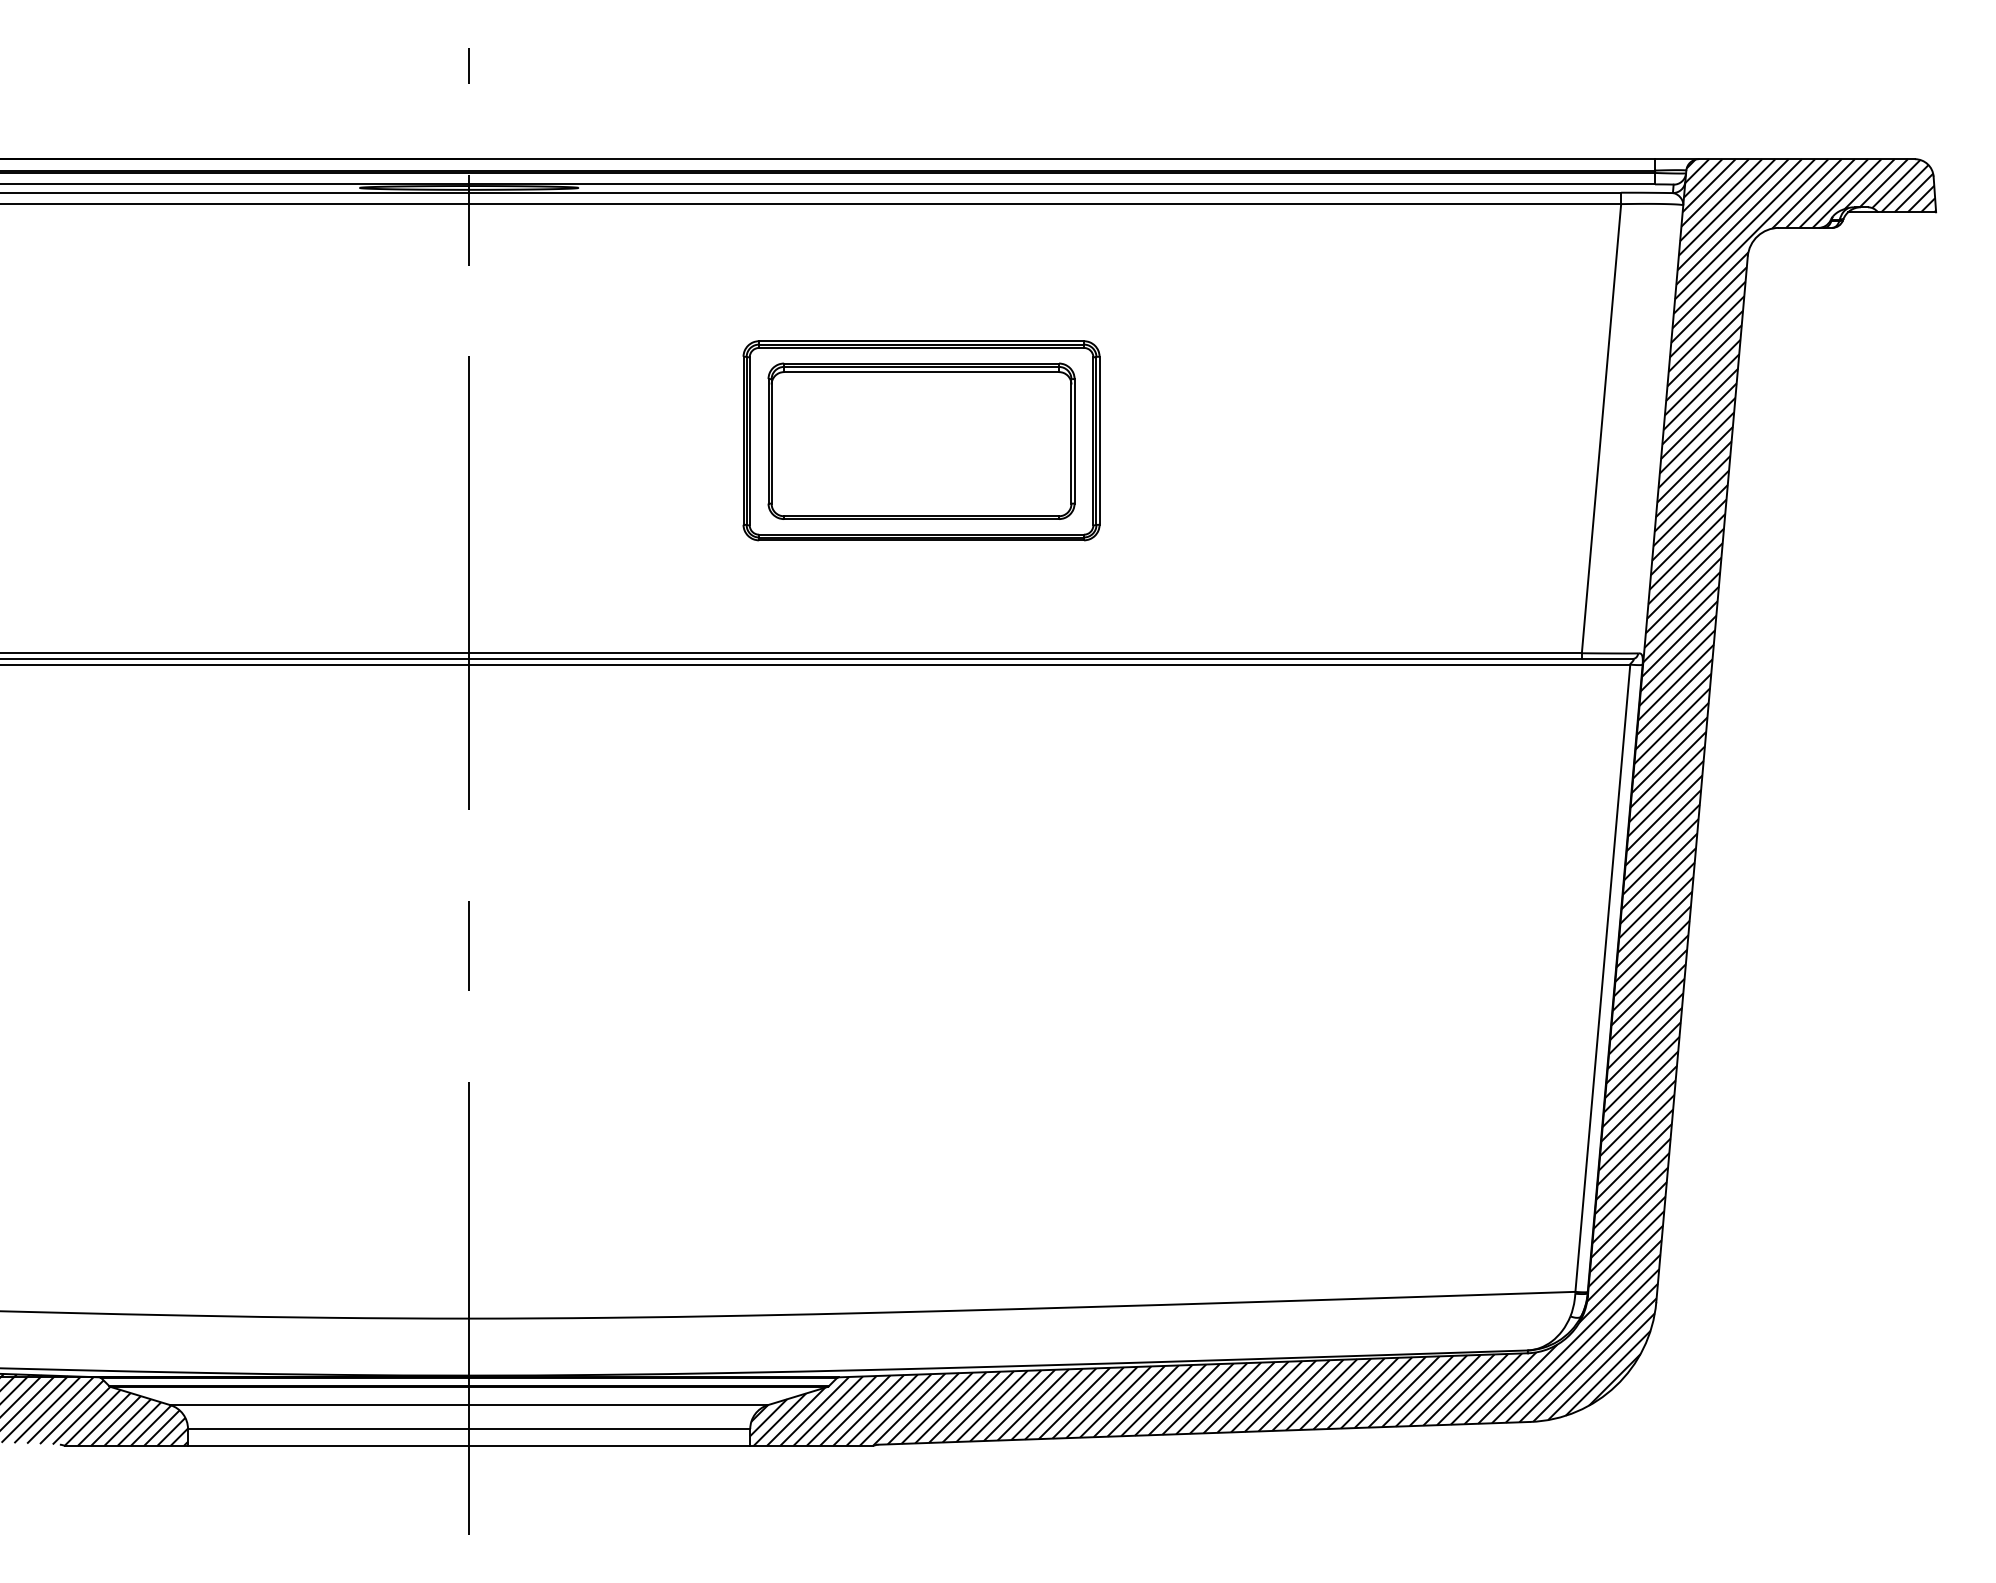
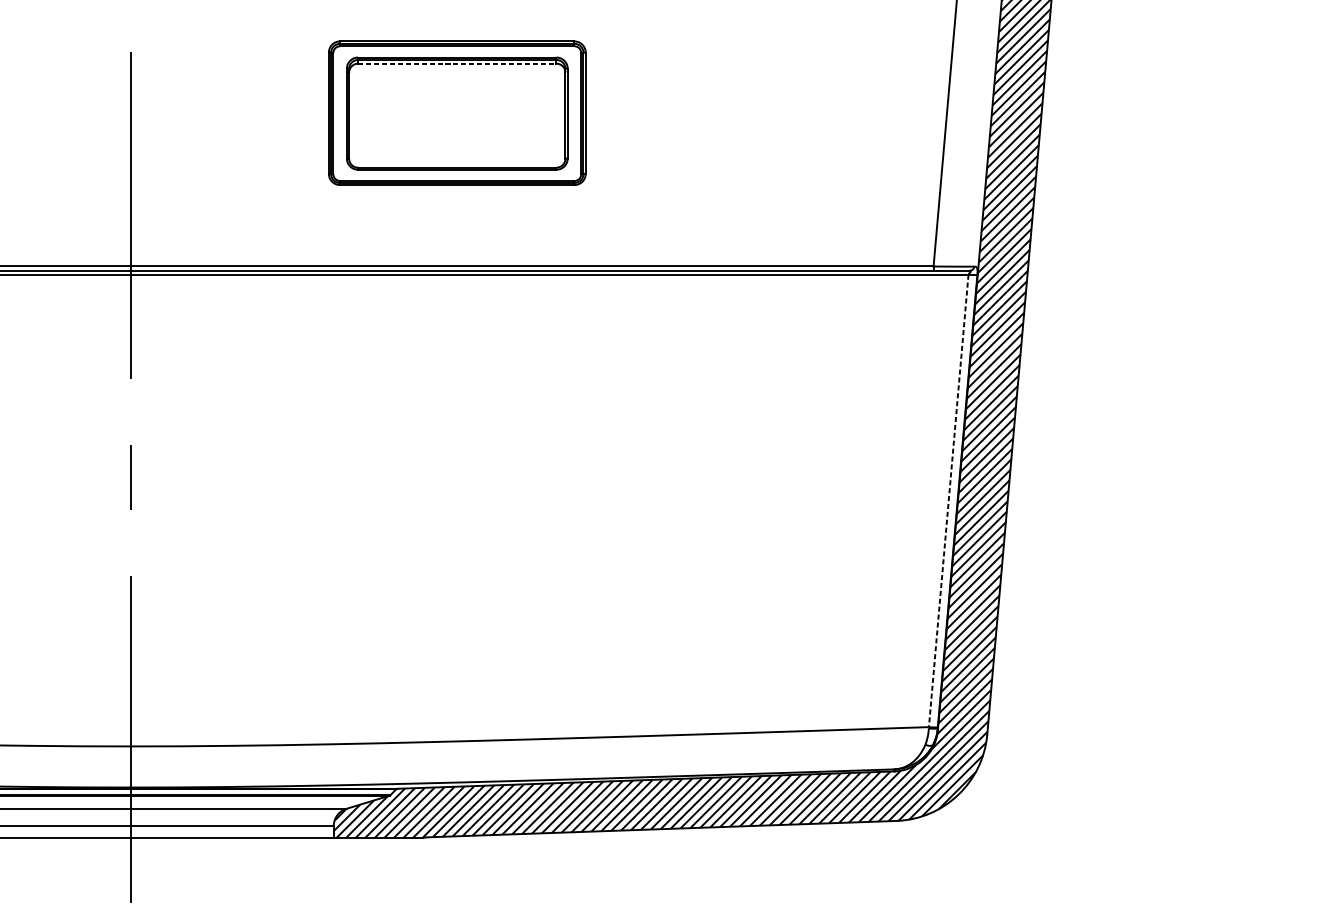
line: (922, 372) -> (457, 63), solid -> dashed
line: (1602, 978) -> (948, 501), solid -> dashed

